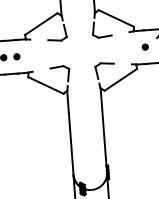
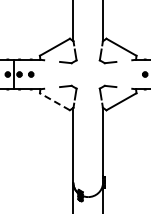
line: (45, 85) -> (54, 101), solid -> dashed

